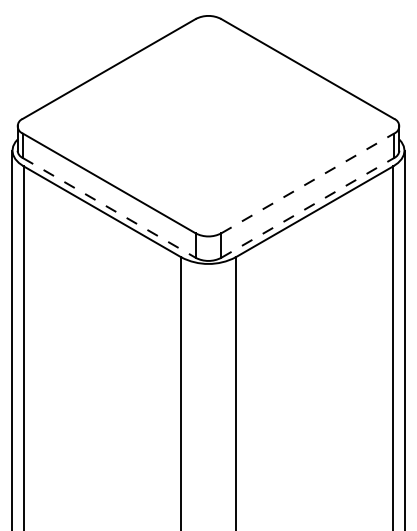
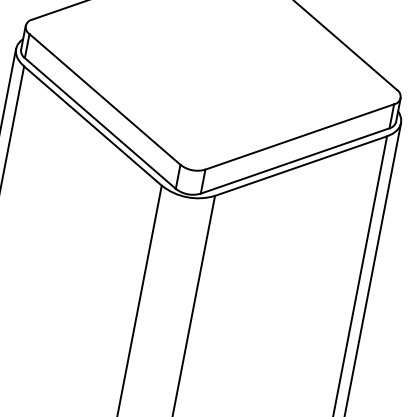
line: (307, 183) -> (299, 136), dashed -> solid
line: (109, 207) -> (100, 123), dashed -> solid
line: (307, 207) -> (295, 160), dashed -> solid

